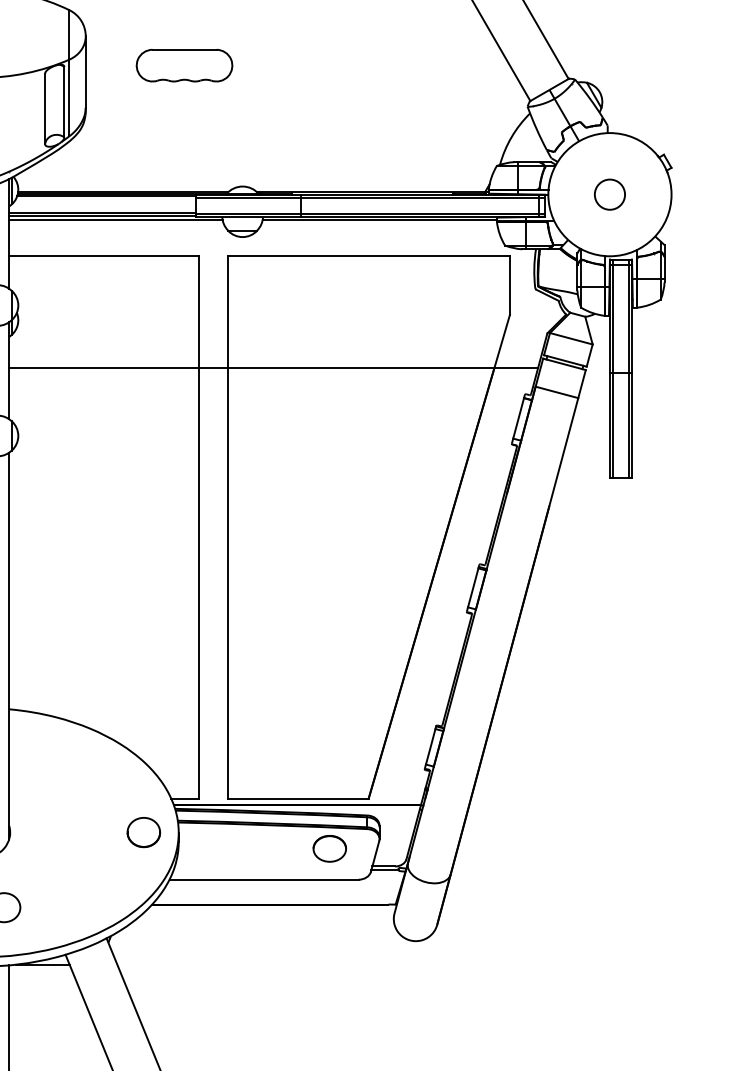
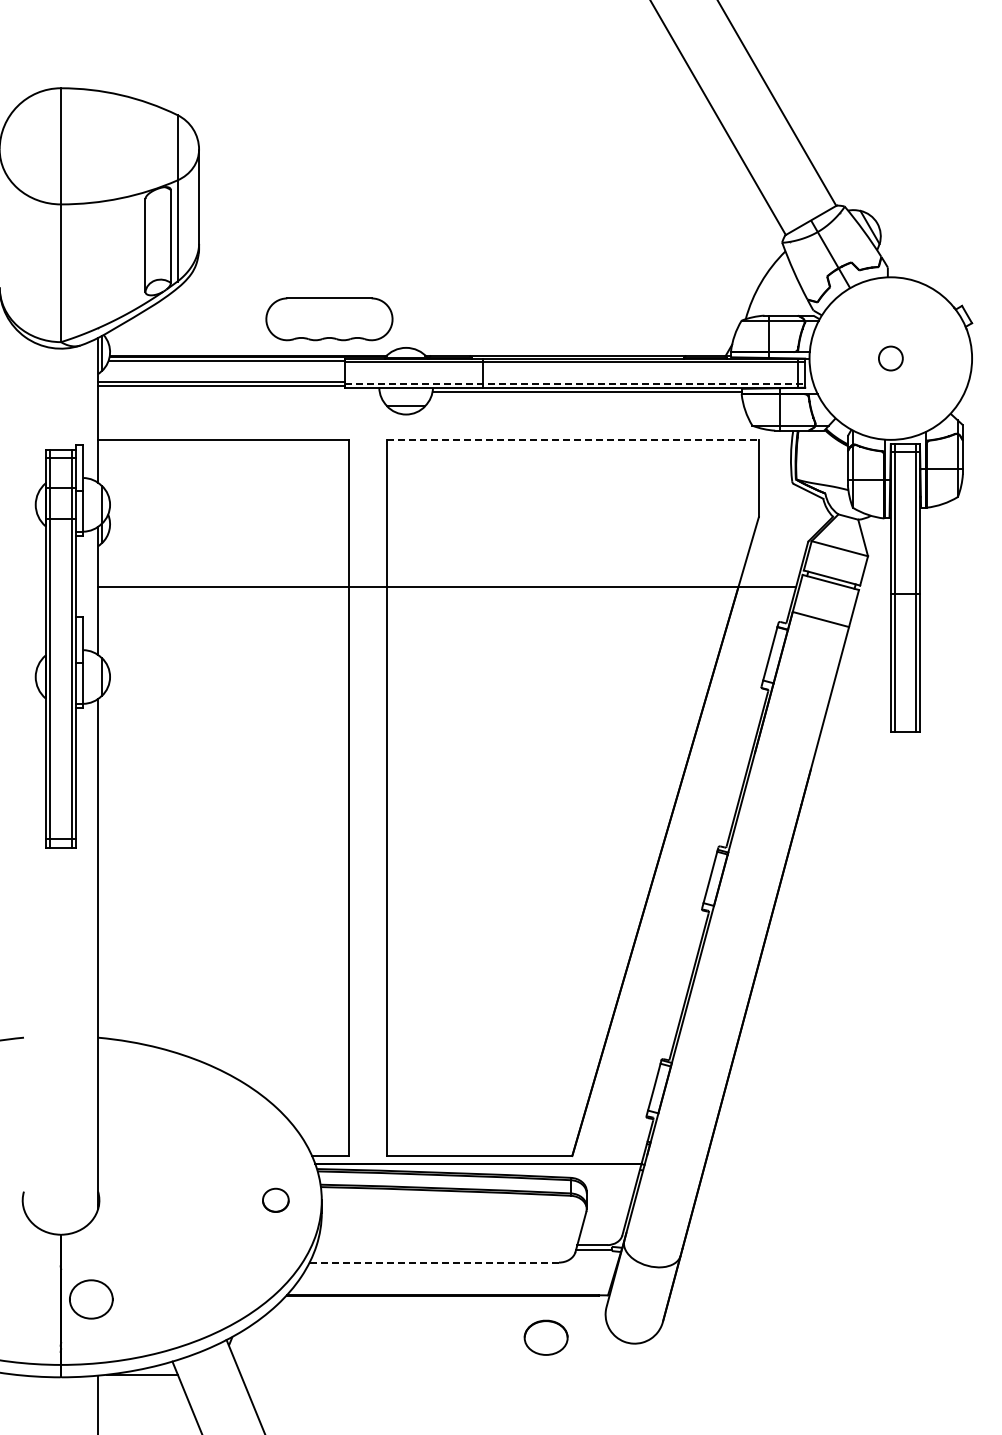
part: (184, 65) -> (329, 319), moved
circle: (609, 194) -> (890, 358), size x0.6
line: (371, 213) -> (575, 383), solid -> dashed
line: (115, 220) -> (238, 392), removed
line: (368, 255) -> (572, 439), solid -> dashed
part: (143, 832) -> (275, 1200), size x0.6
part: (329, 848) -> (545, 1337), moved
line: (264, 879) -> (434, 1262), solid -> dashed

